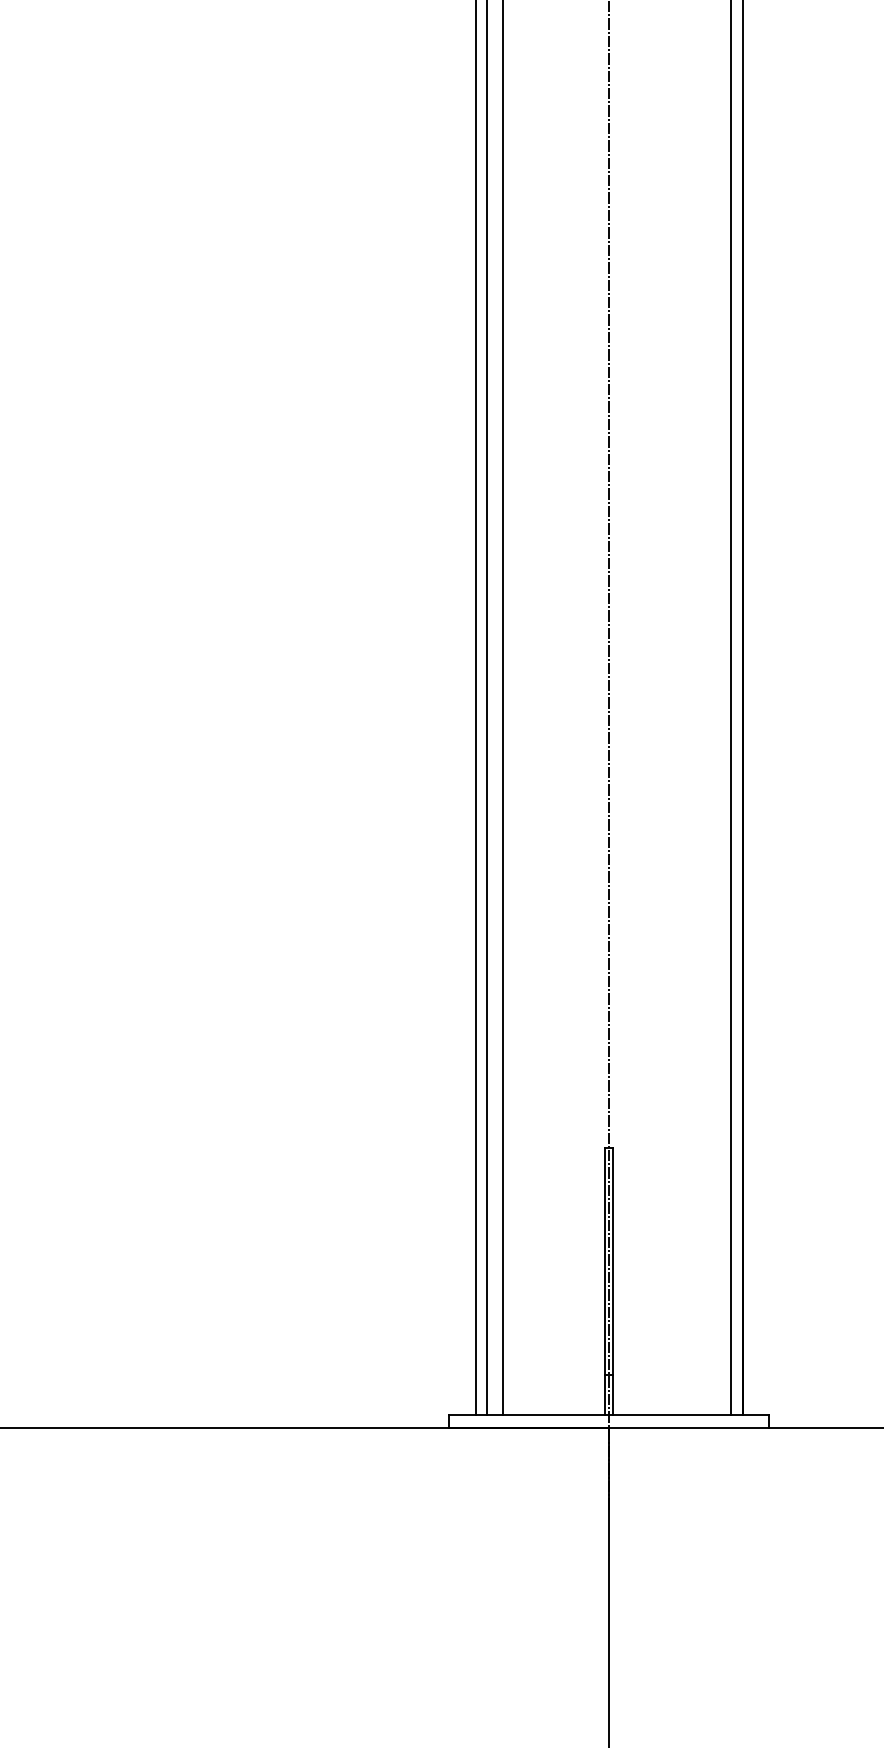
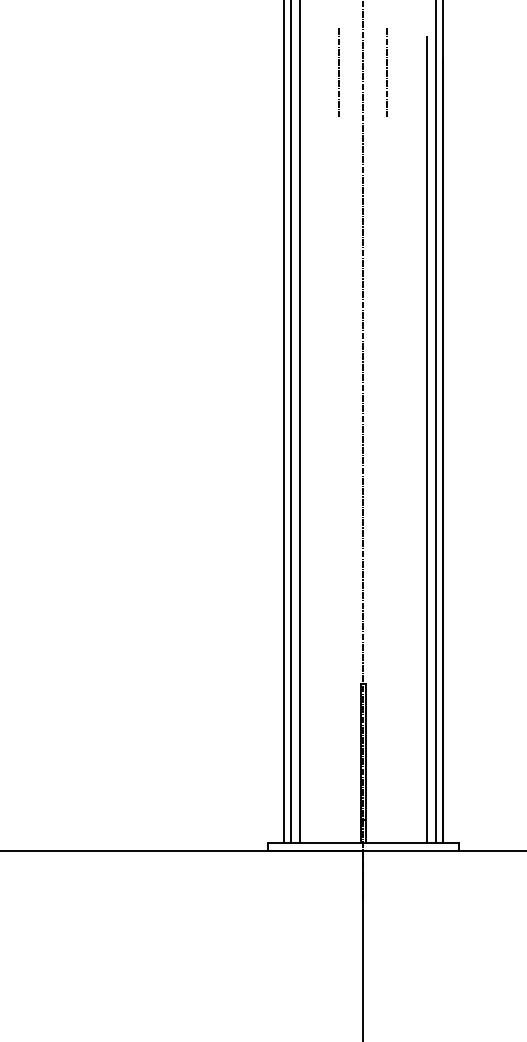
line: (569, 121) -> (339, 72), added
line: (649, 121) -> (387, 72), added
line: (715, 737) -> (426, 439), added

